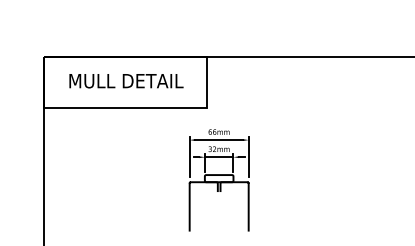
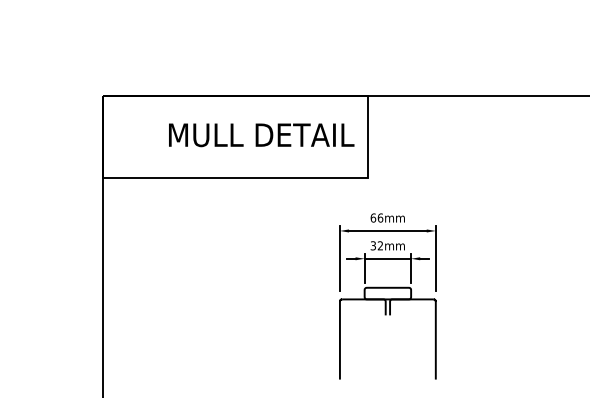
text: (126, 81) -> (261, 135), moved

